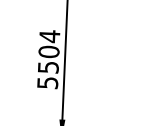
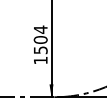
text: (47, 82) -> (40, 60), 5504 -> 1504

